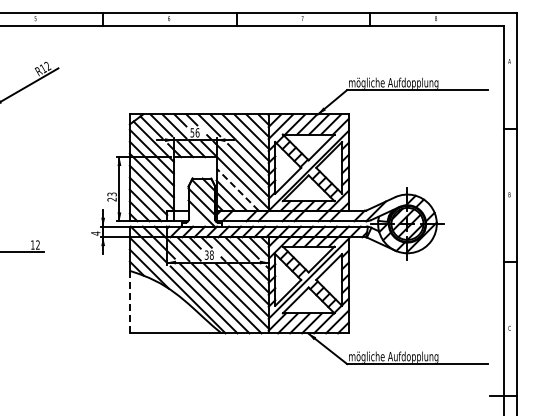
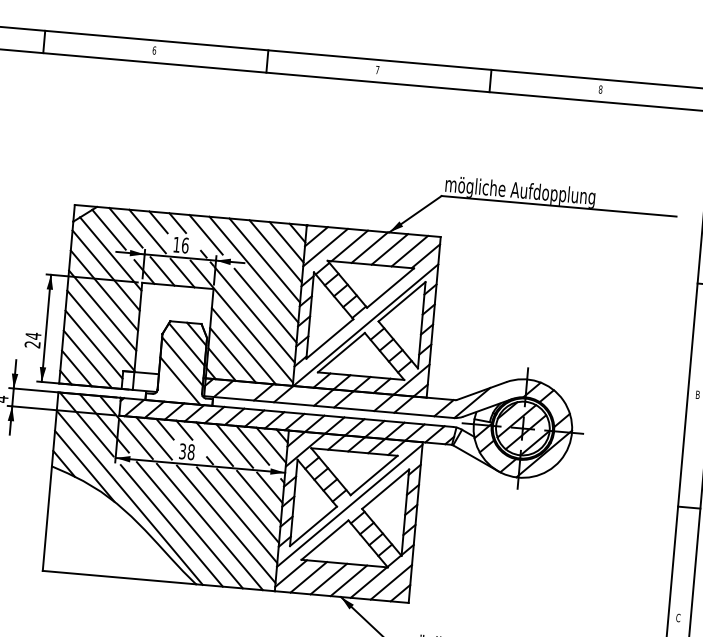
text: (192, 132) -> (176, 244), 56 -> 16
line: (237, 189) -> (243, 346), dashed -> solid
text: (111, 194) -> (32, 336), 23 -> 24
line: (129, 302) -> (46, 519), dashed -> solid

